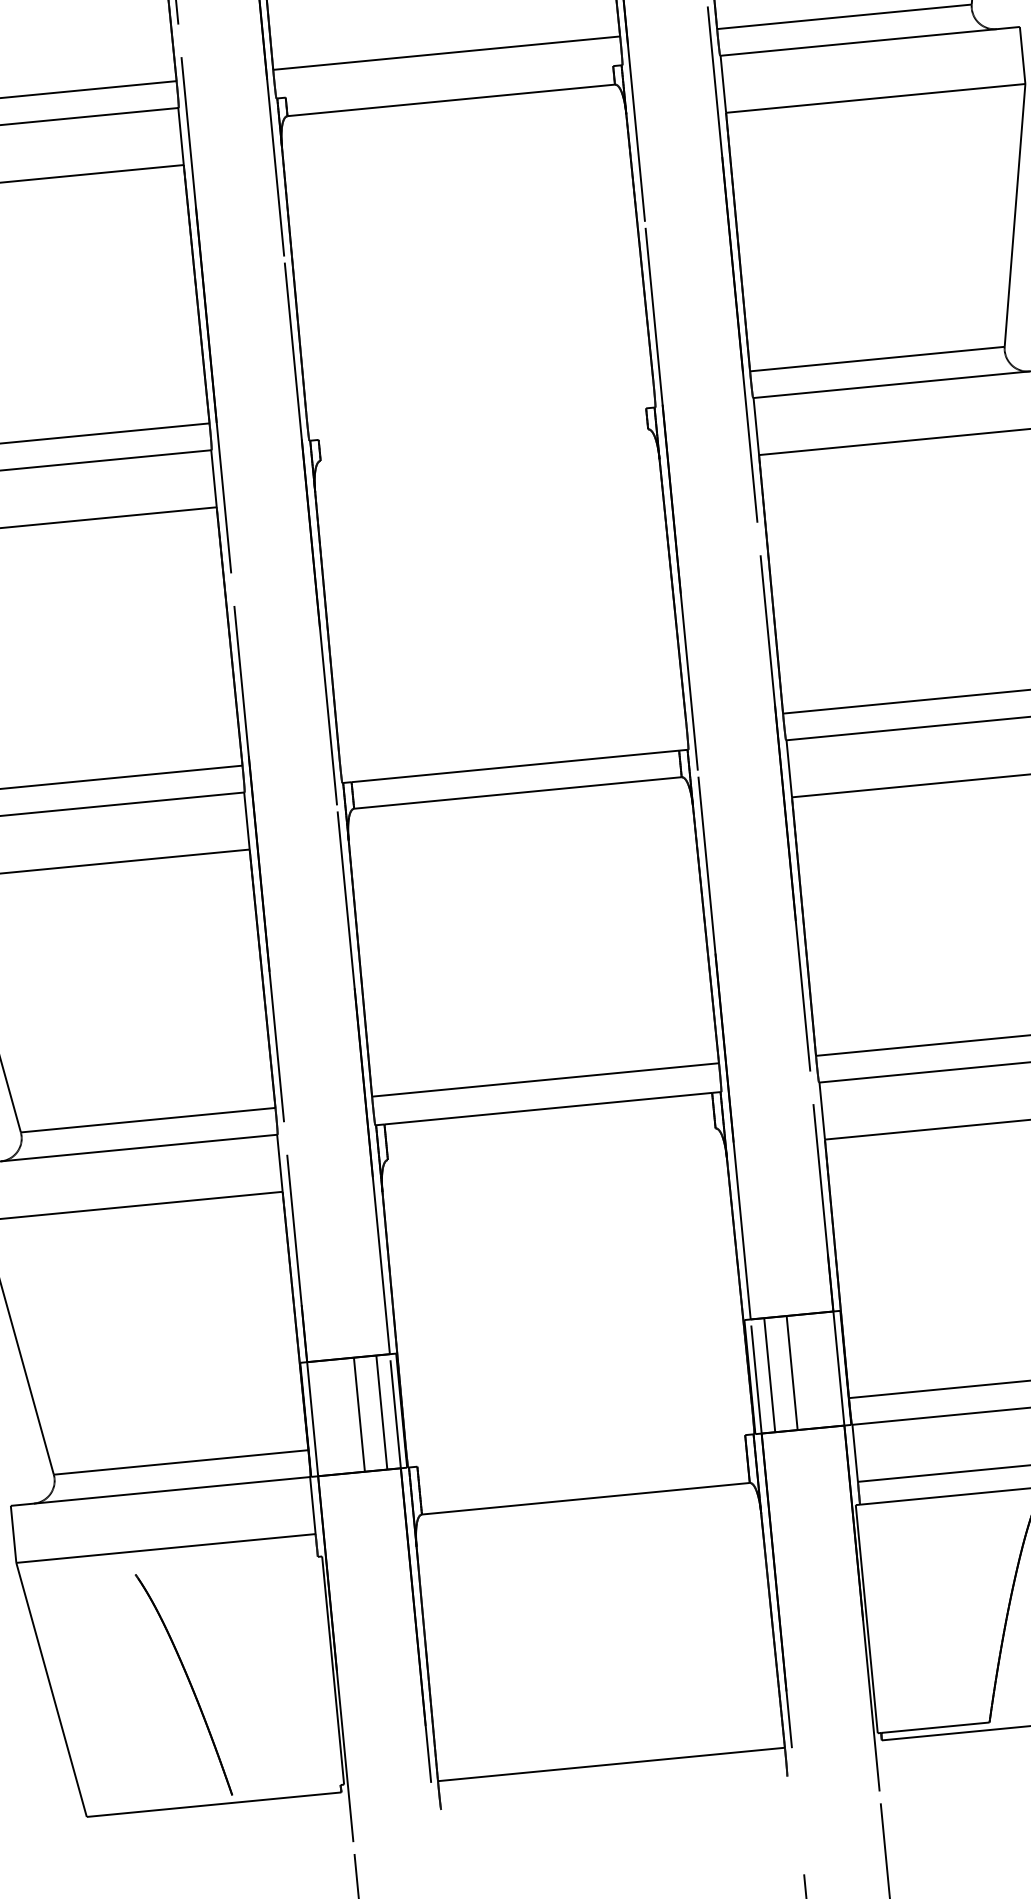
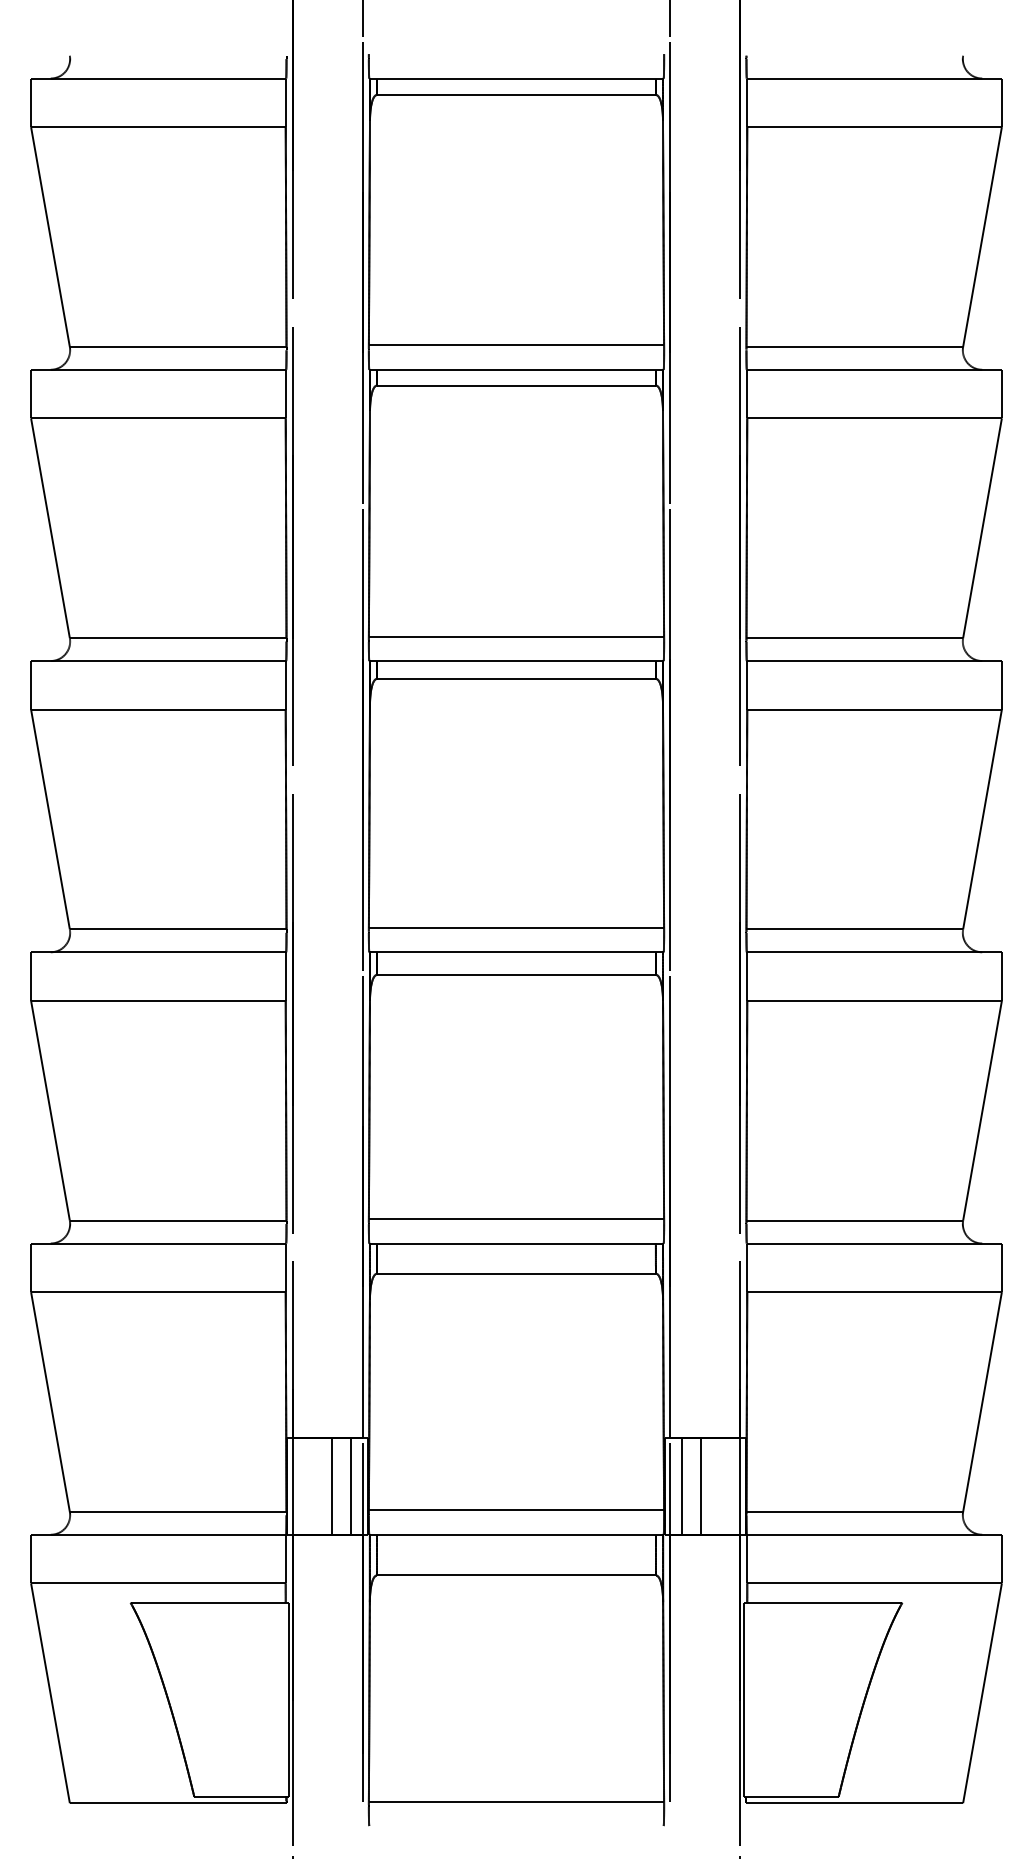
line: (449, 81) -> (516, 369), added
line: (479, 395) -> (516, 636), added
line: (482, 424) -> (516, 661), added
line: (484, 444) -> (516, 678), added
line: (512, 737) -> (516, 927), added
line: (551, 1143) -> (516, 1273), added
line: (578, 1422) -> (516, 1510), added
line: (581, 1450) -> (516, 1534), added
line: (225, 1565) -> (207, 1602), added
line: (286, 1789) -> (240, 1796), added

